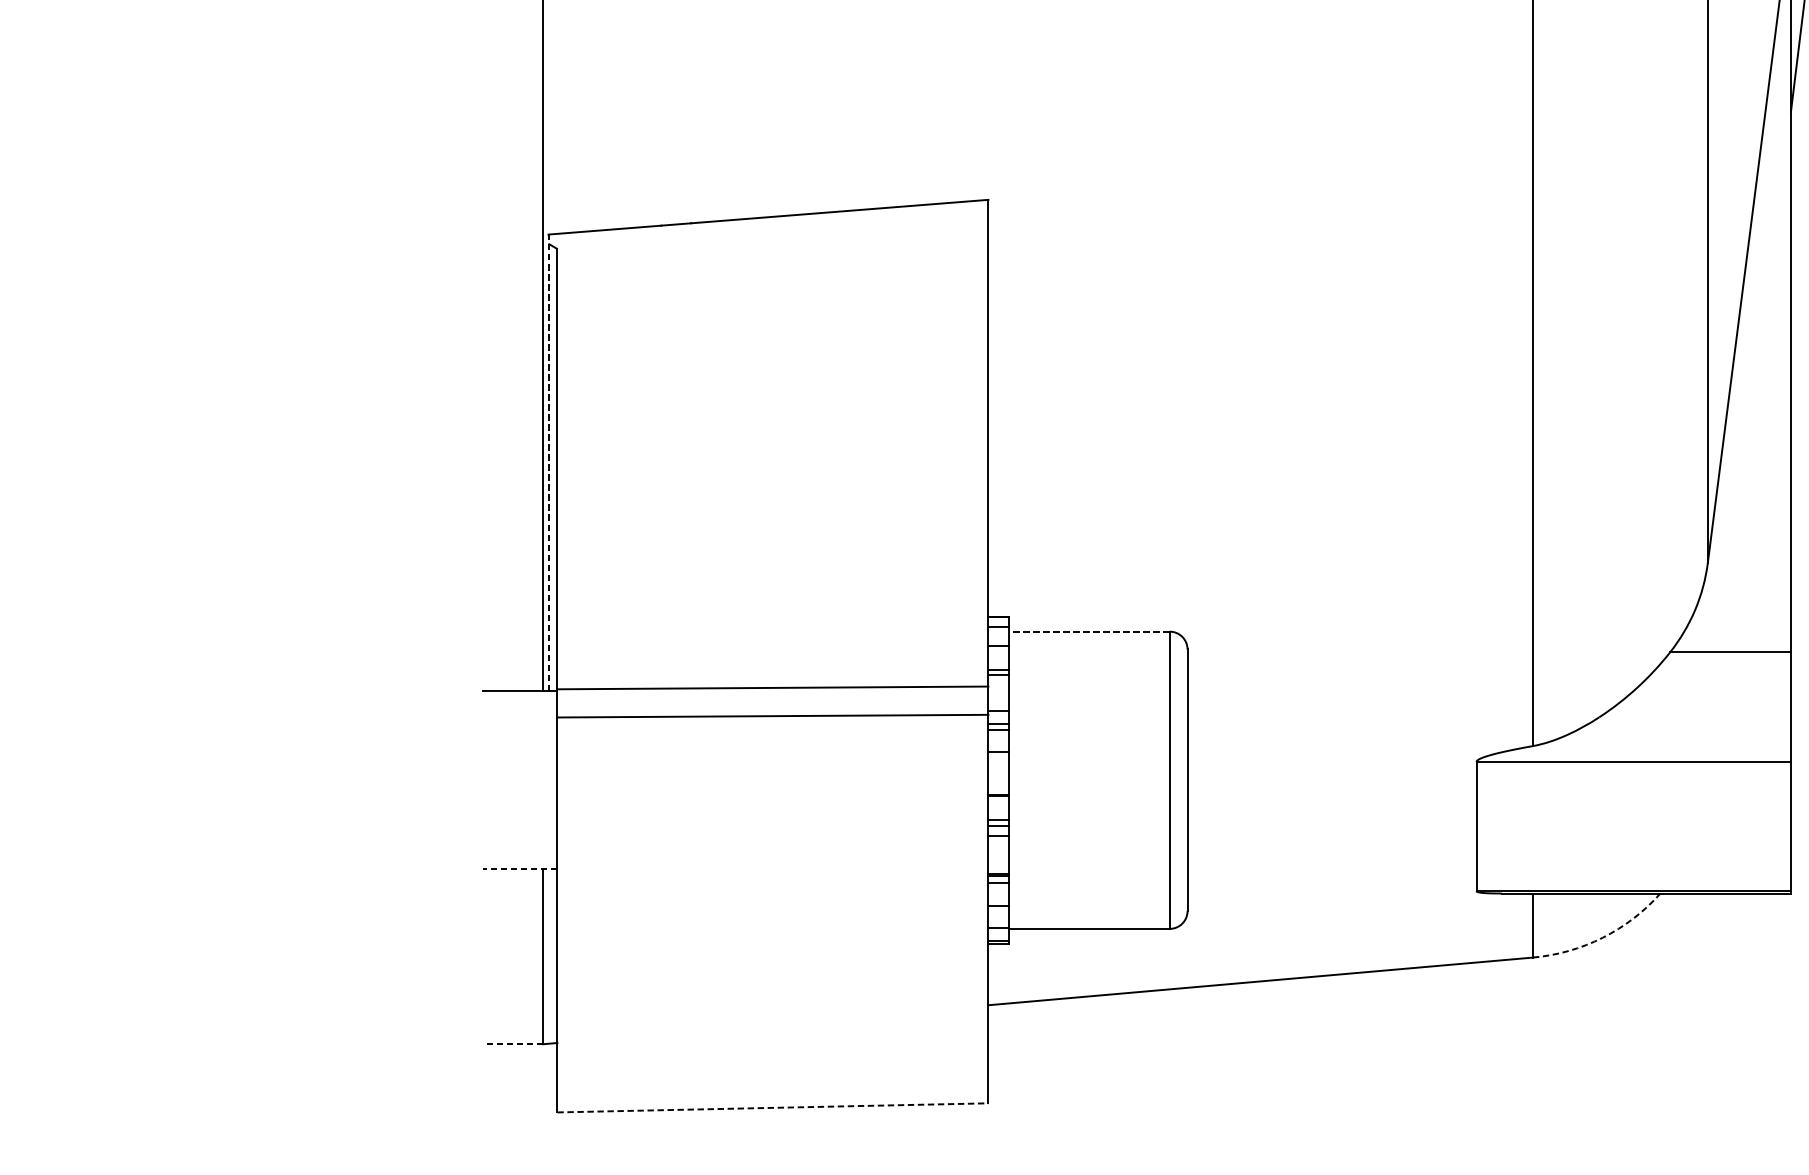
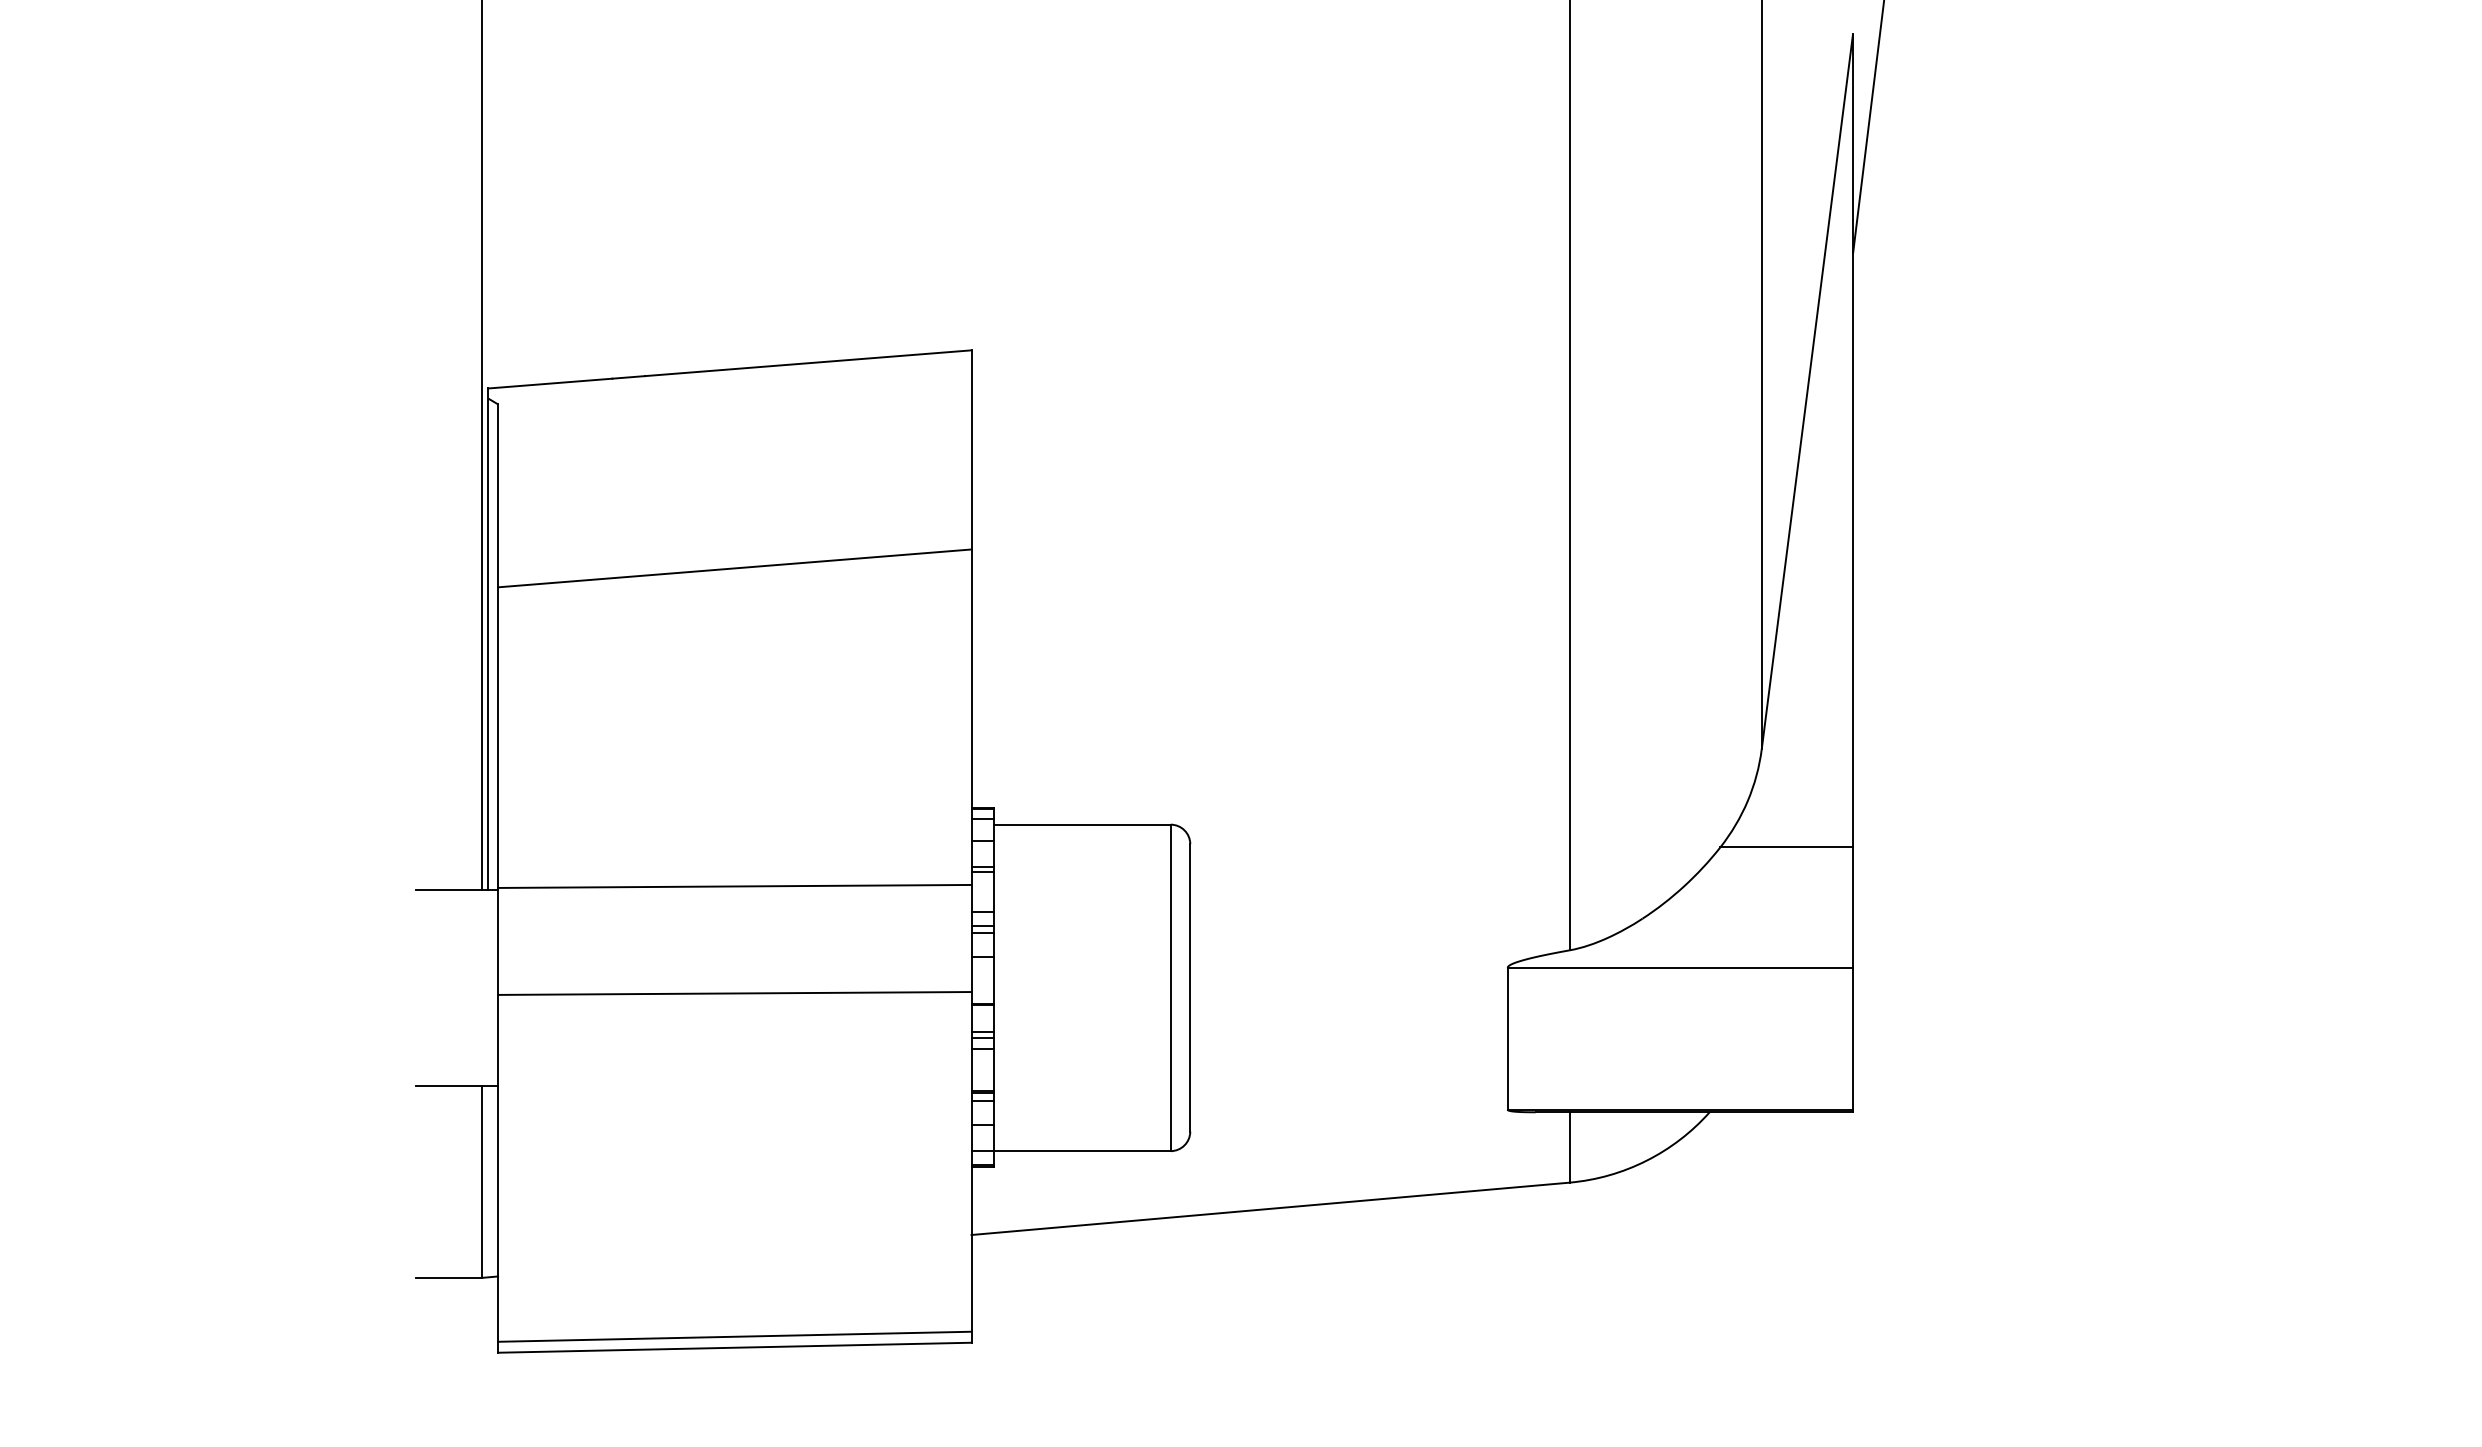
line: (772, 398) -> (734, 568), added
line: (548, 463) -> (488, 639), dashed -> solid
line: (1089, 631) -> (1082, 824), dashed -> solid
line: (772, 716) -> (734, 993), moved
line: (520, 869) -> (457, 1085), dashed -> solid
arc: (1602, 937) -> (1646, 1160), dashed -> solid
line: (513, 1043) -> (449, 1277), dashed -> solid
line: (772, 1097) -> (734, 1336), added
line: (772, 1107) -> (734, 1347), dashed -> solid

